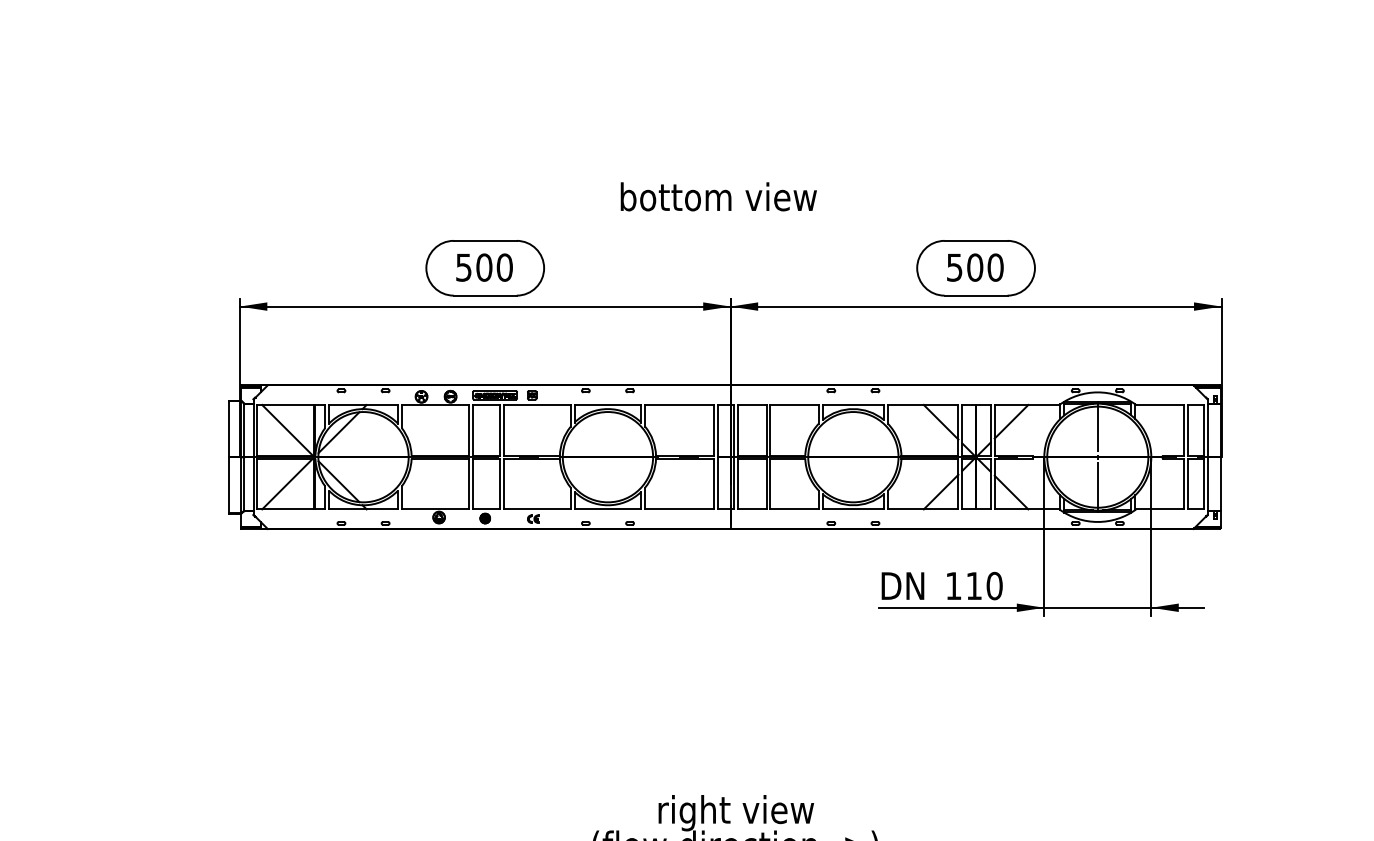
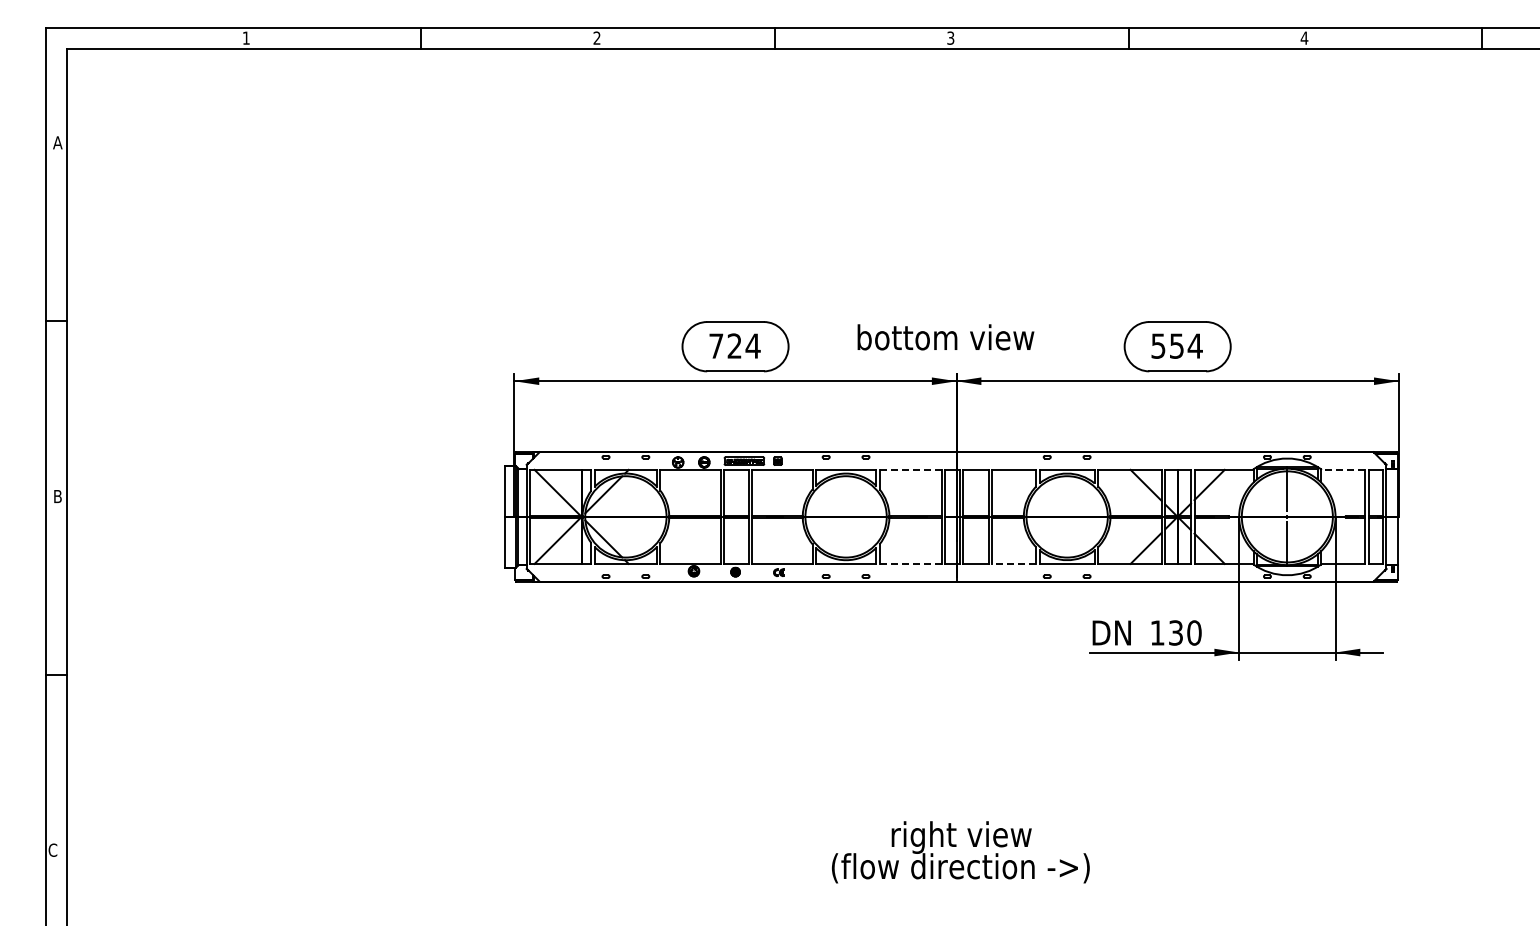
text: (718, 196) -> (945, 337), moved
text: (484, 266) -> (734, 345), 500 -> 724
text: (984, 266) -> (1185, 345), 500 -> 554
line: (679, 404) -> (910, 469), solid -> dashed
line: (1160, 404) -> (1343, 469), solid -> dashed
line: (679, 508) -> (910, 563), solid -> dashed
line: (794, 508) -> (1014, 563), solid -> dashed
text: (973, 585) -> (1175, 632), 110 -> 130

